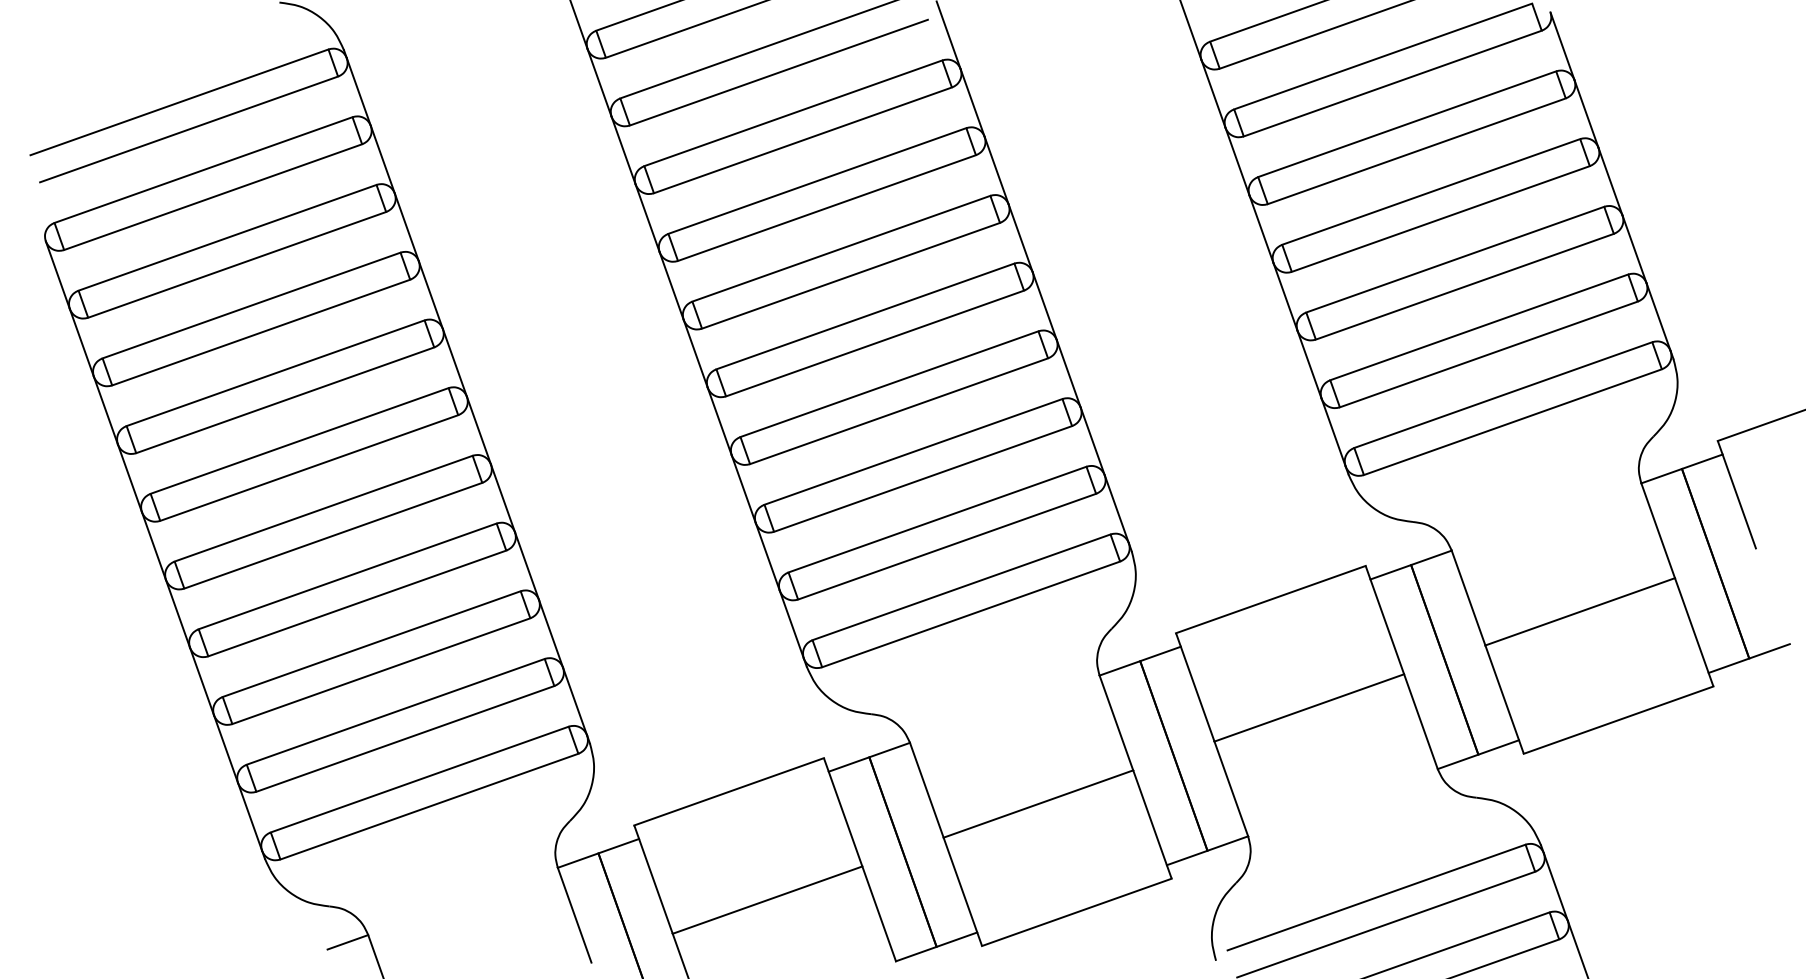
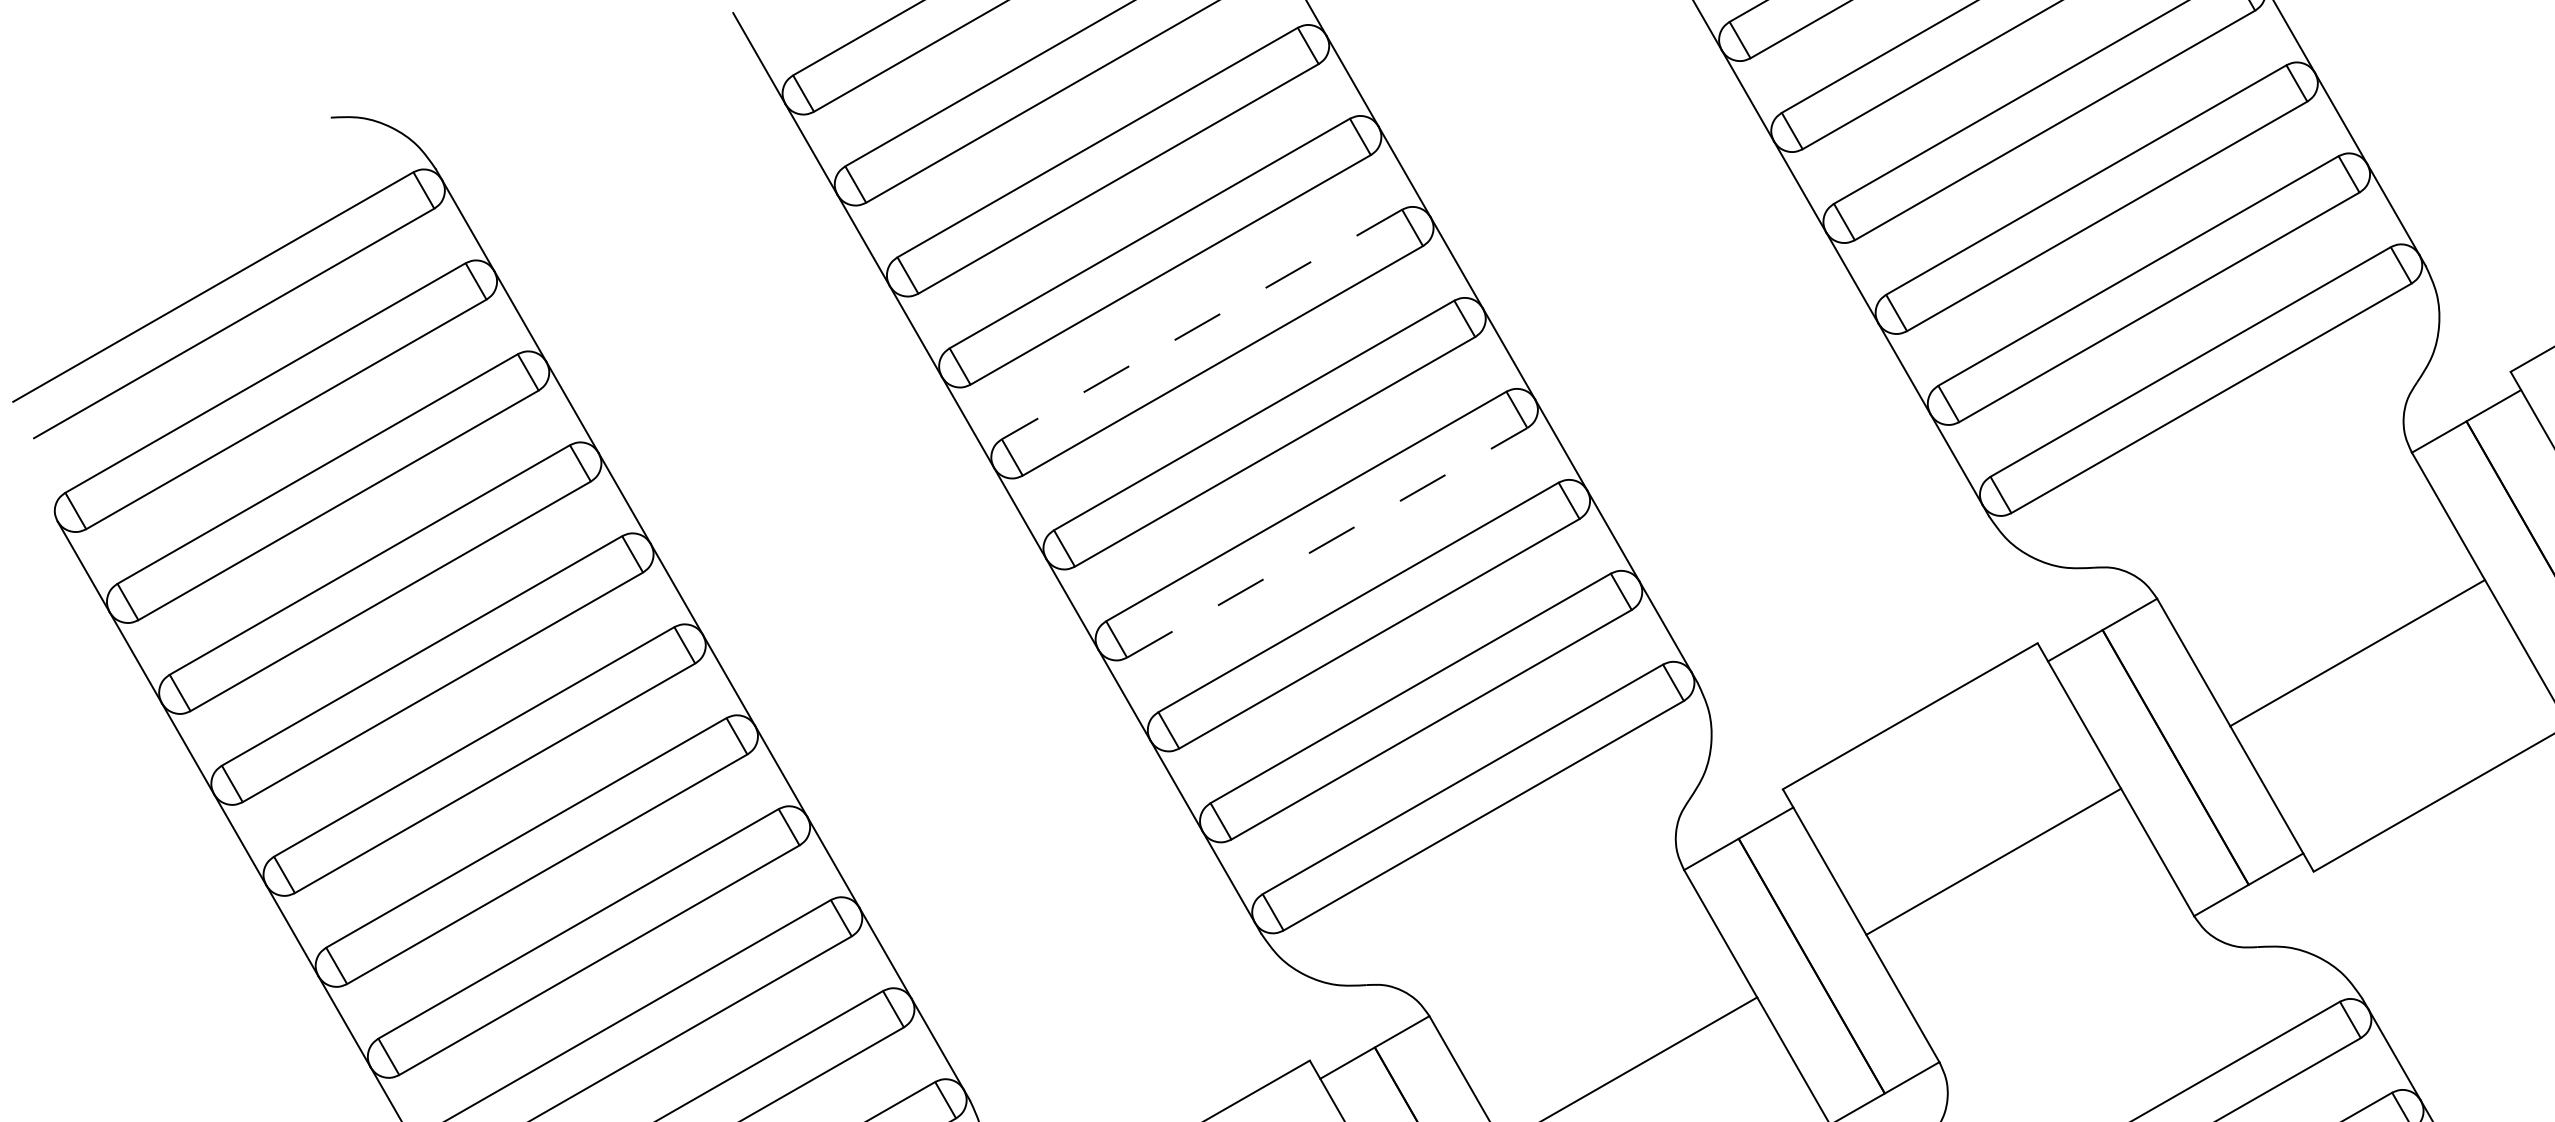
line: (840, 248) -> (1200, 324), solid -> dashed
line: (899, 411) -> (1327, 543), solid -> dashed

